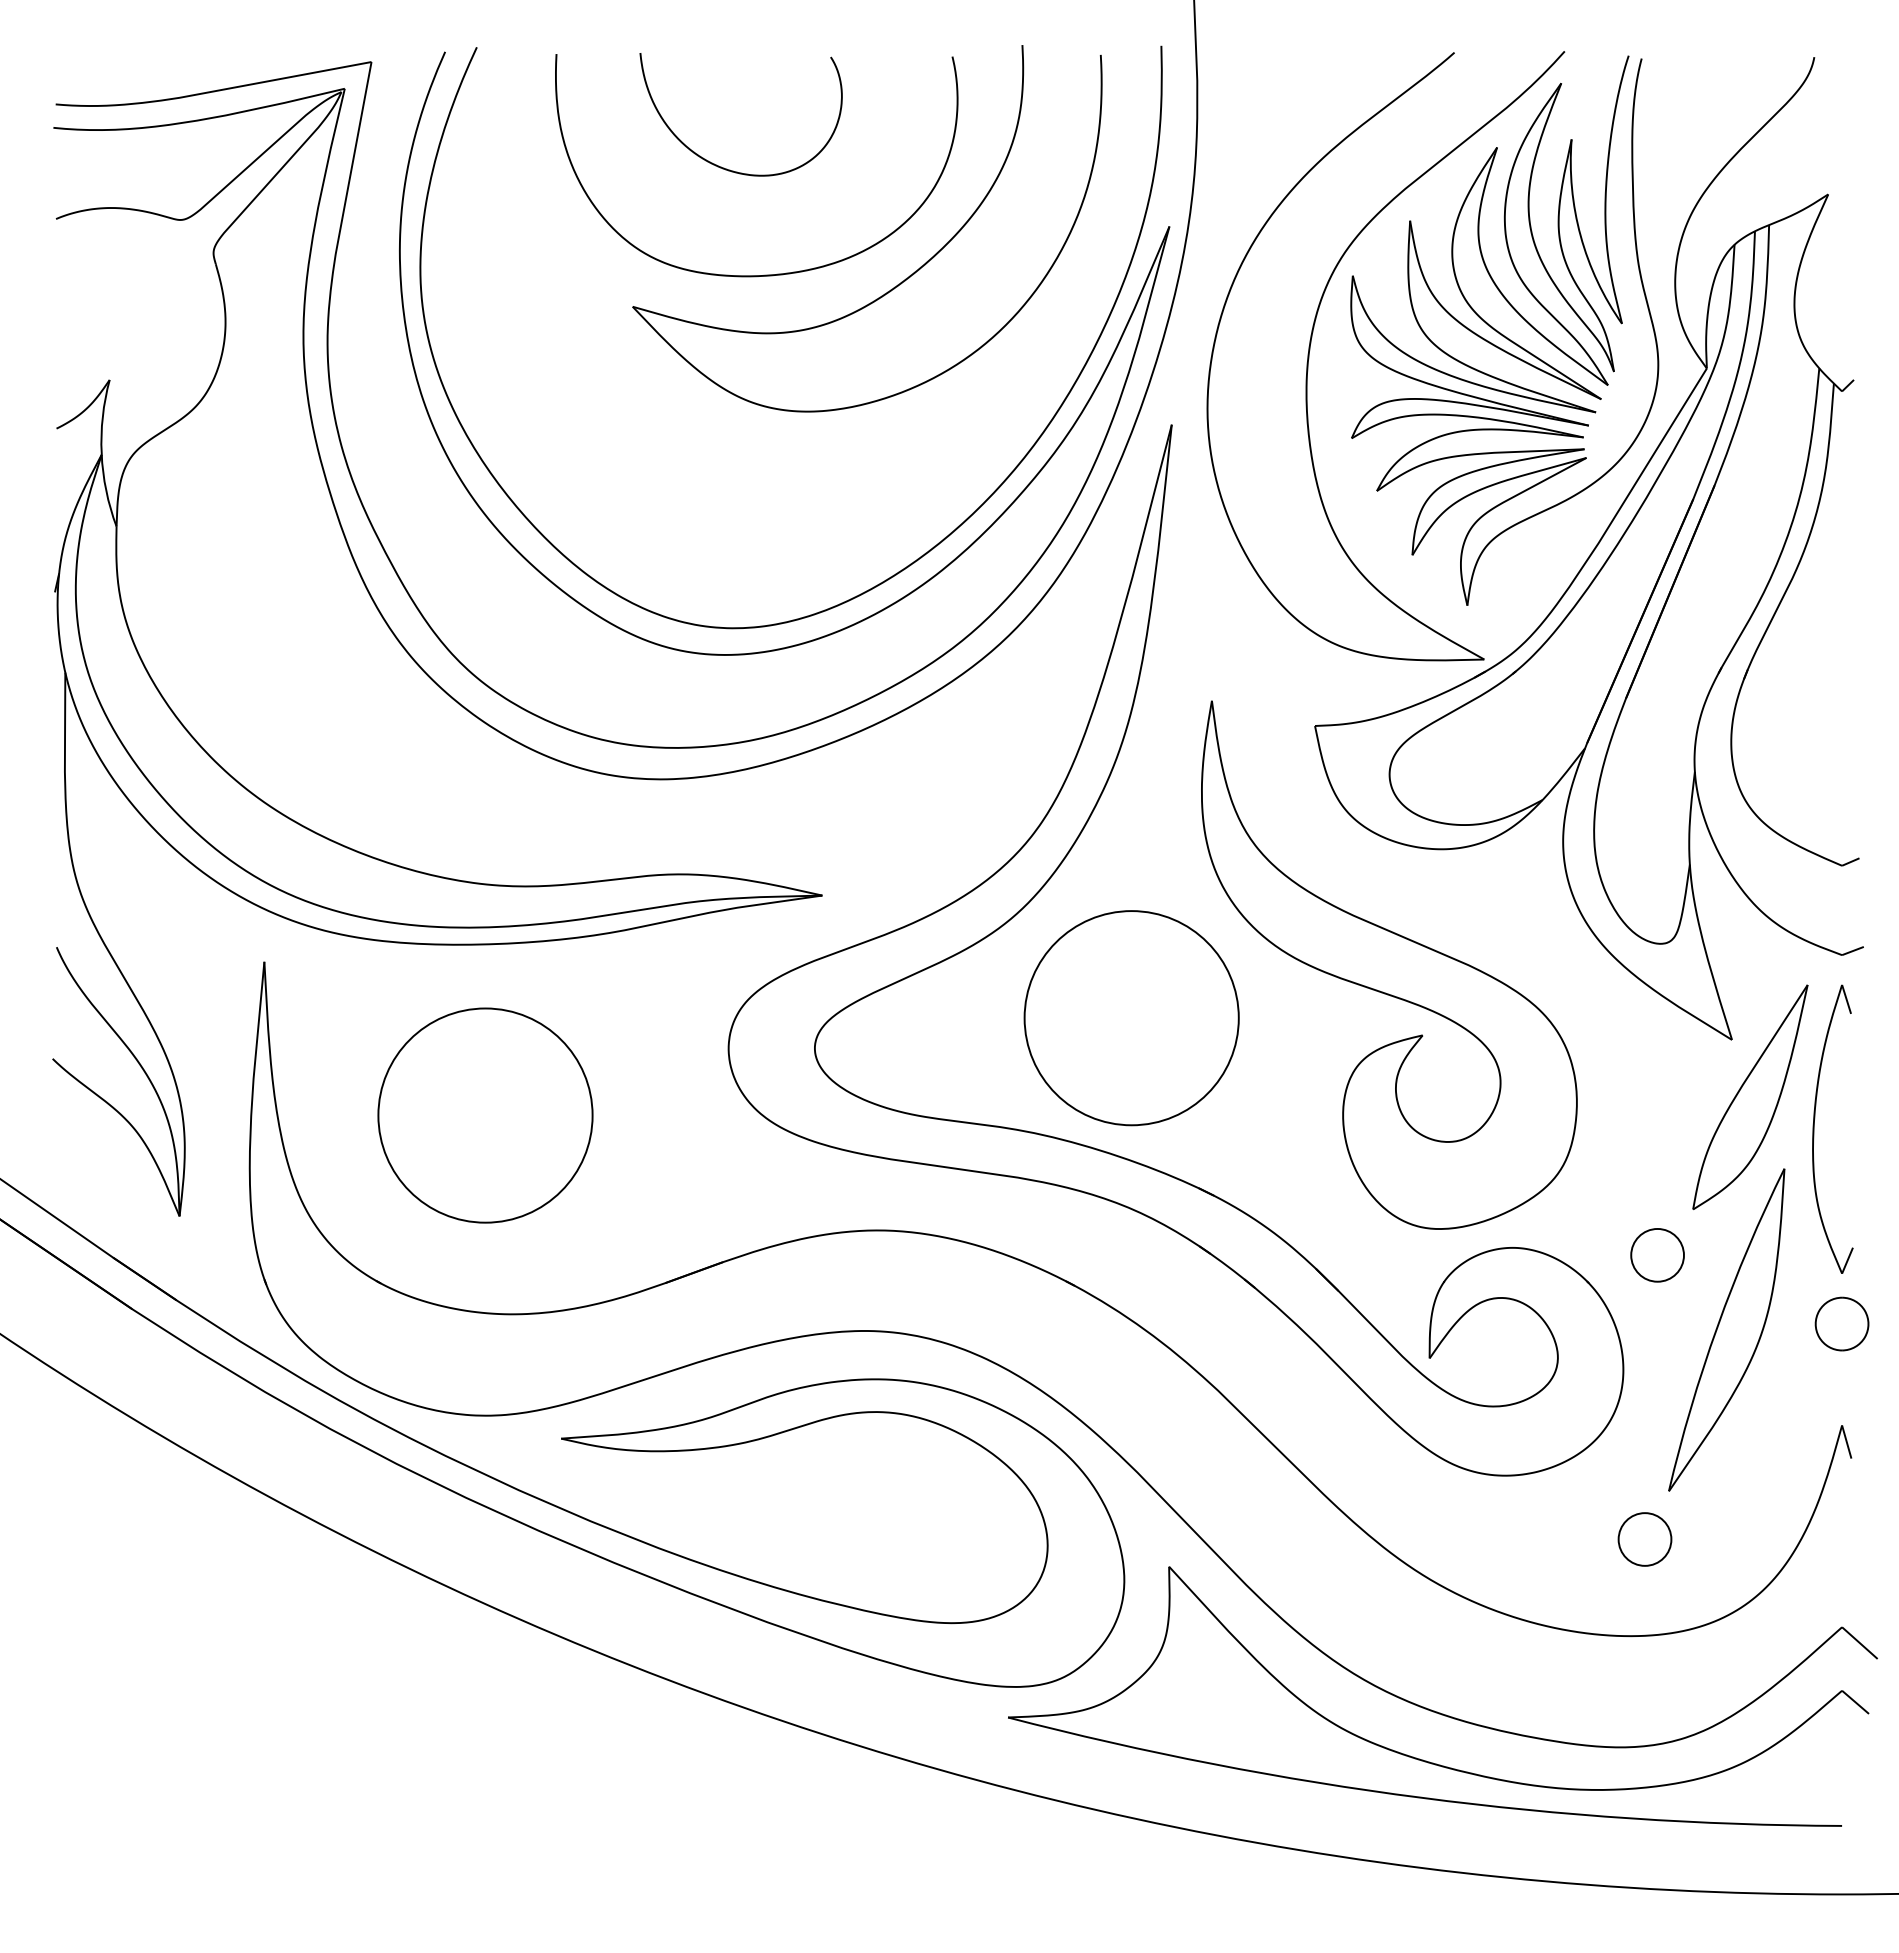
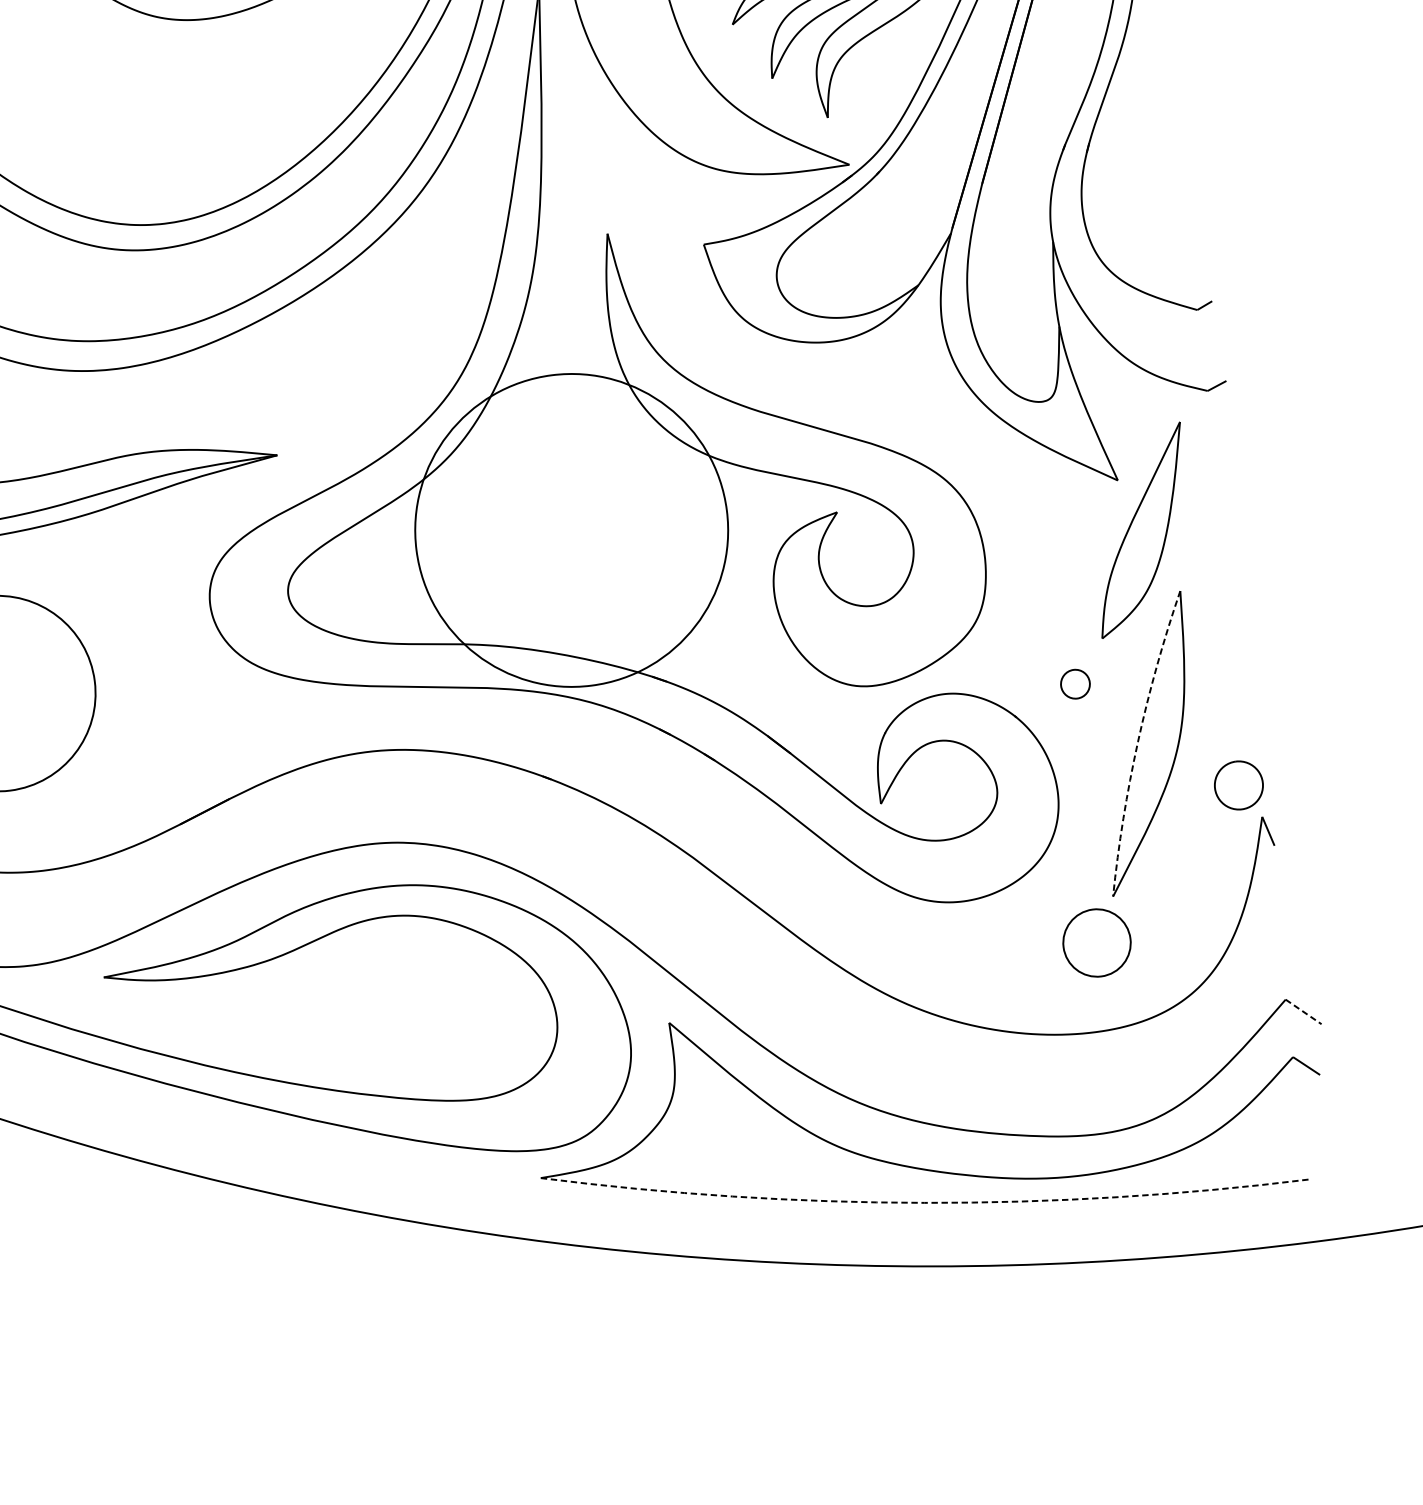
circle: (1131, 1018) -> (571, 530), size x1.6
part: (1814, 1128) -> (1202, 551), removed
circle: (1657, 1254) -> (1075, 683), size x0.6
part: (1841, 1323) -> (1238, 785), moved
arc: (1717, 1326) -> (1137, 741), solid -> dashed
circle: (1644, 1539) -> (1096, 943), size x1.4
line: (1859, 1643) -> (1303, 1012), solid -> dashed
arc: (1421, 1797) -> (924, 1202), solid -> dashed

